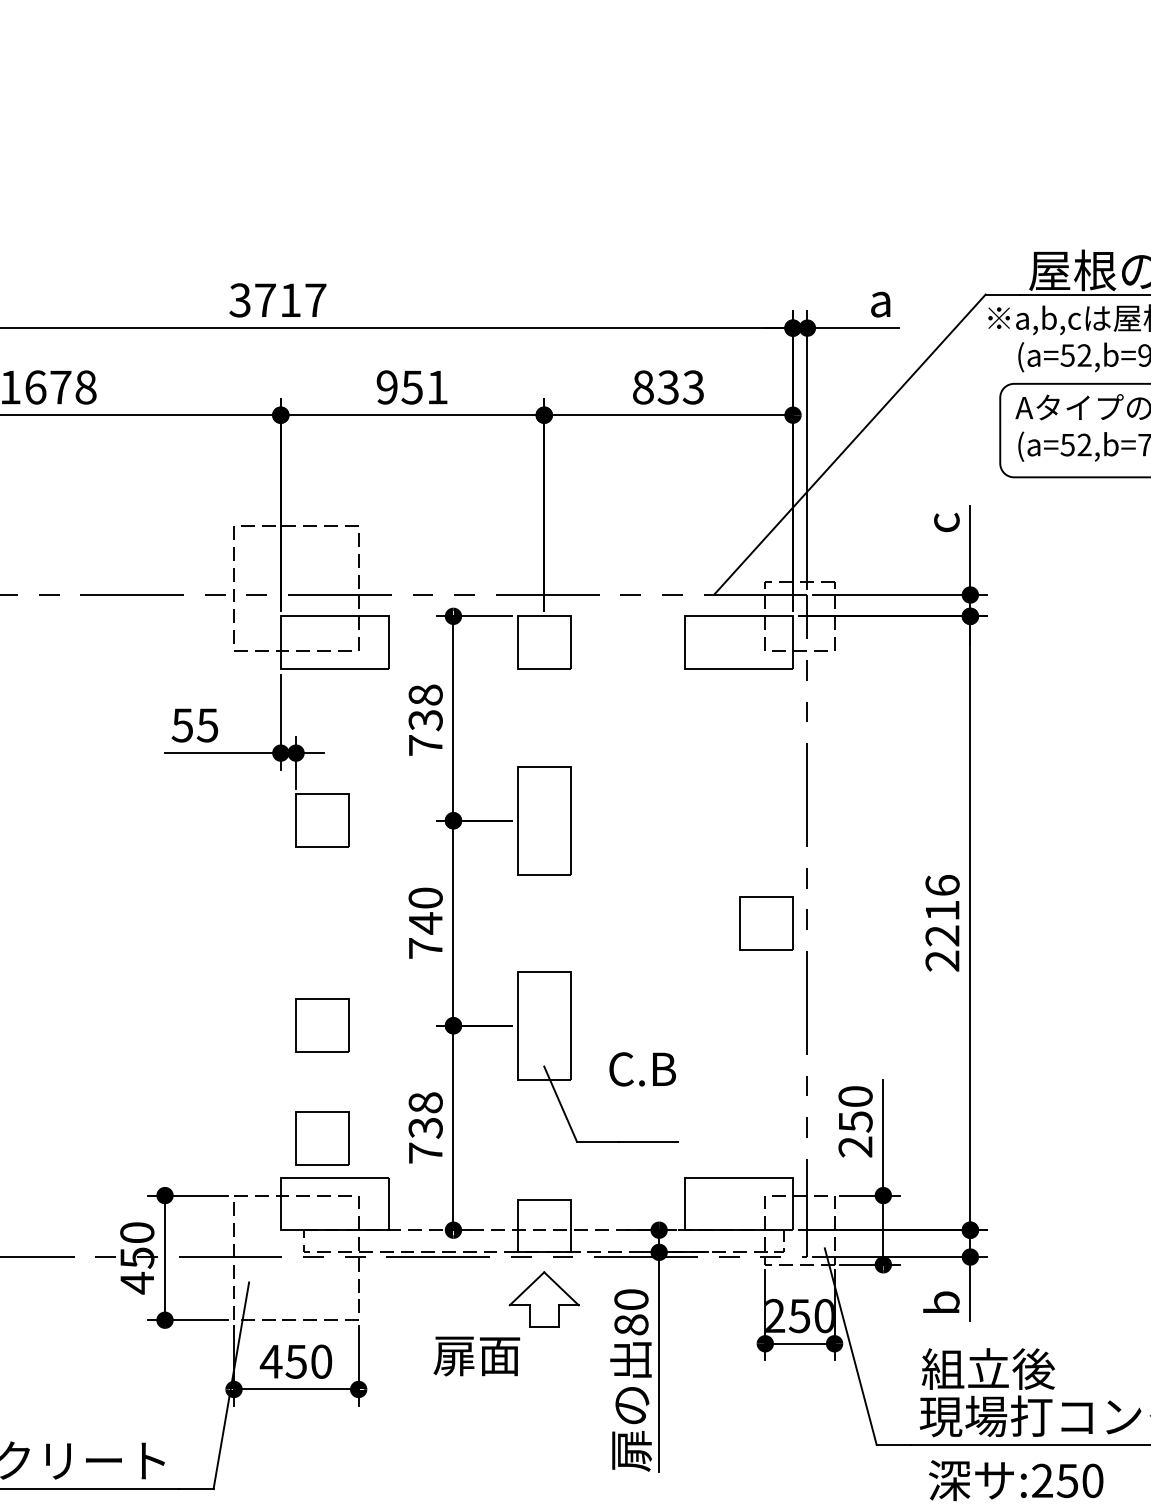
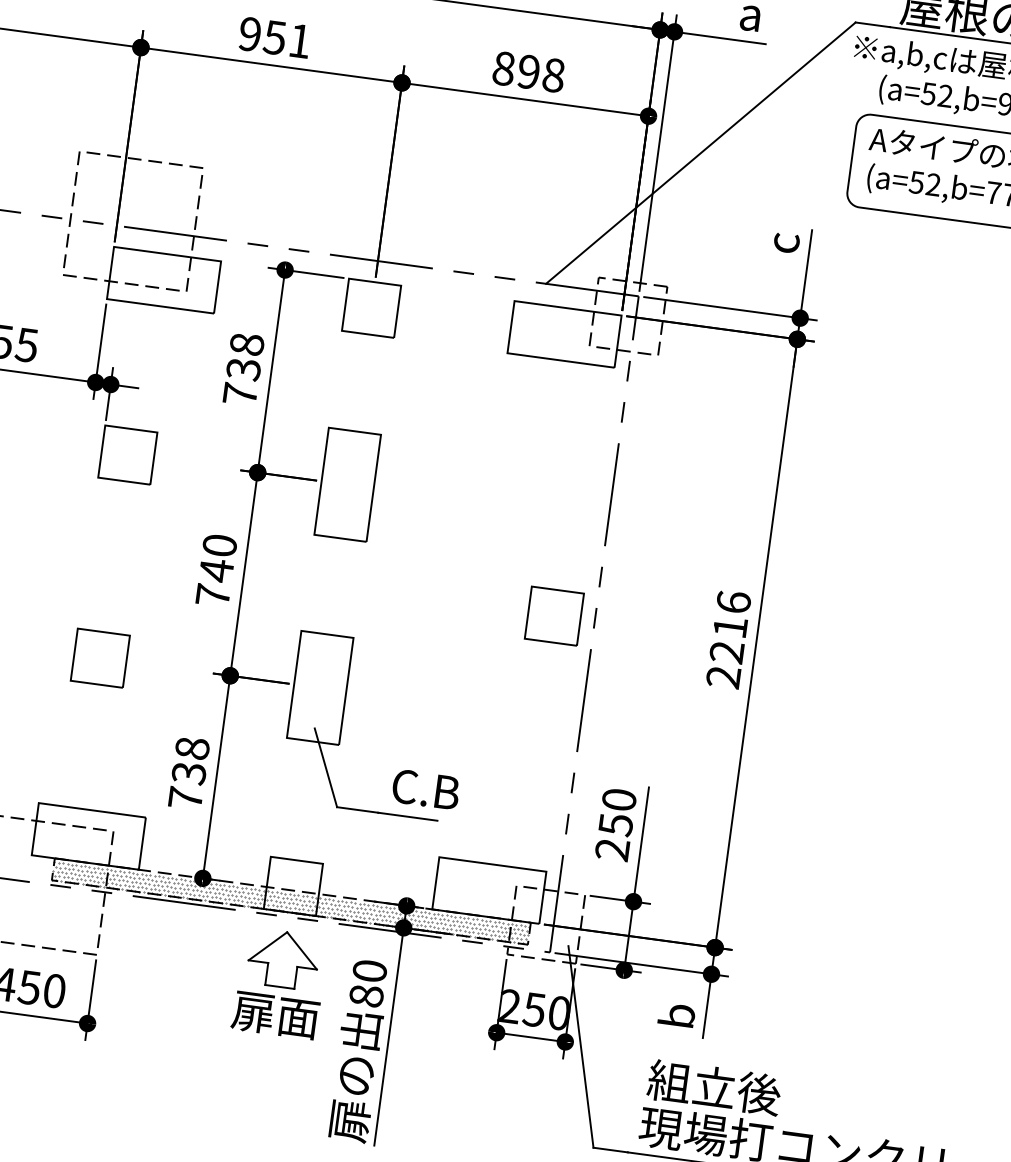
text: (680, 387) -> (540, 73), 833 -> 898
text: (642, 1069) -> (425, 789), moved
part: (322, 1138) -> (85, 769), removed
hatch: (543, 1242) -> (290, 902), added
text: (476, 1356) -> (275, 1015), moved

